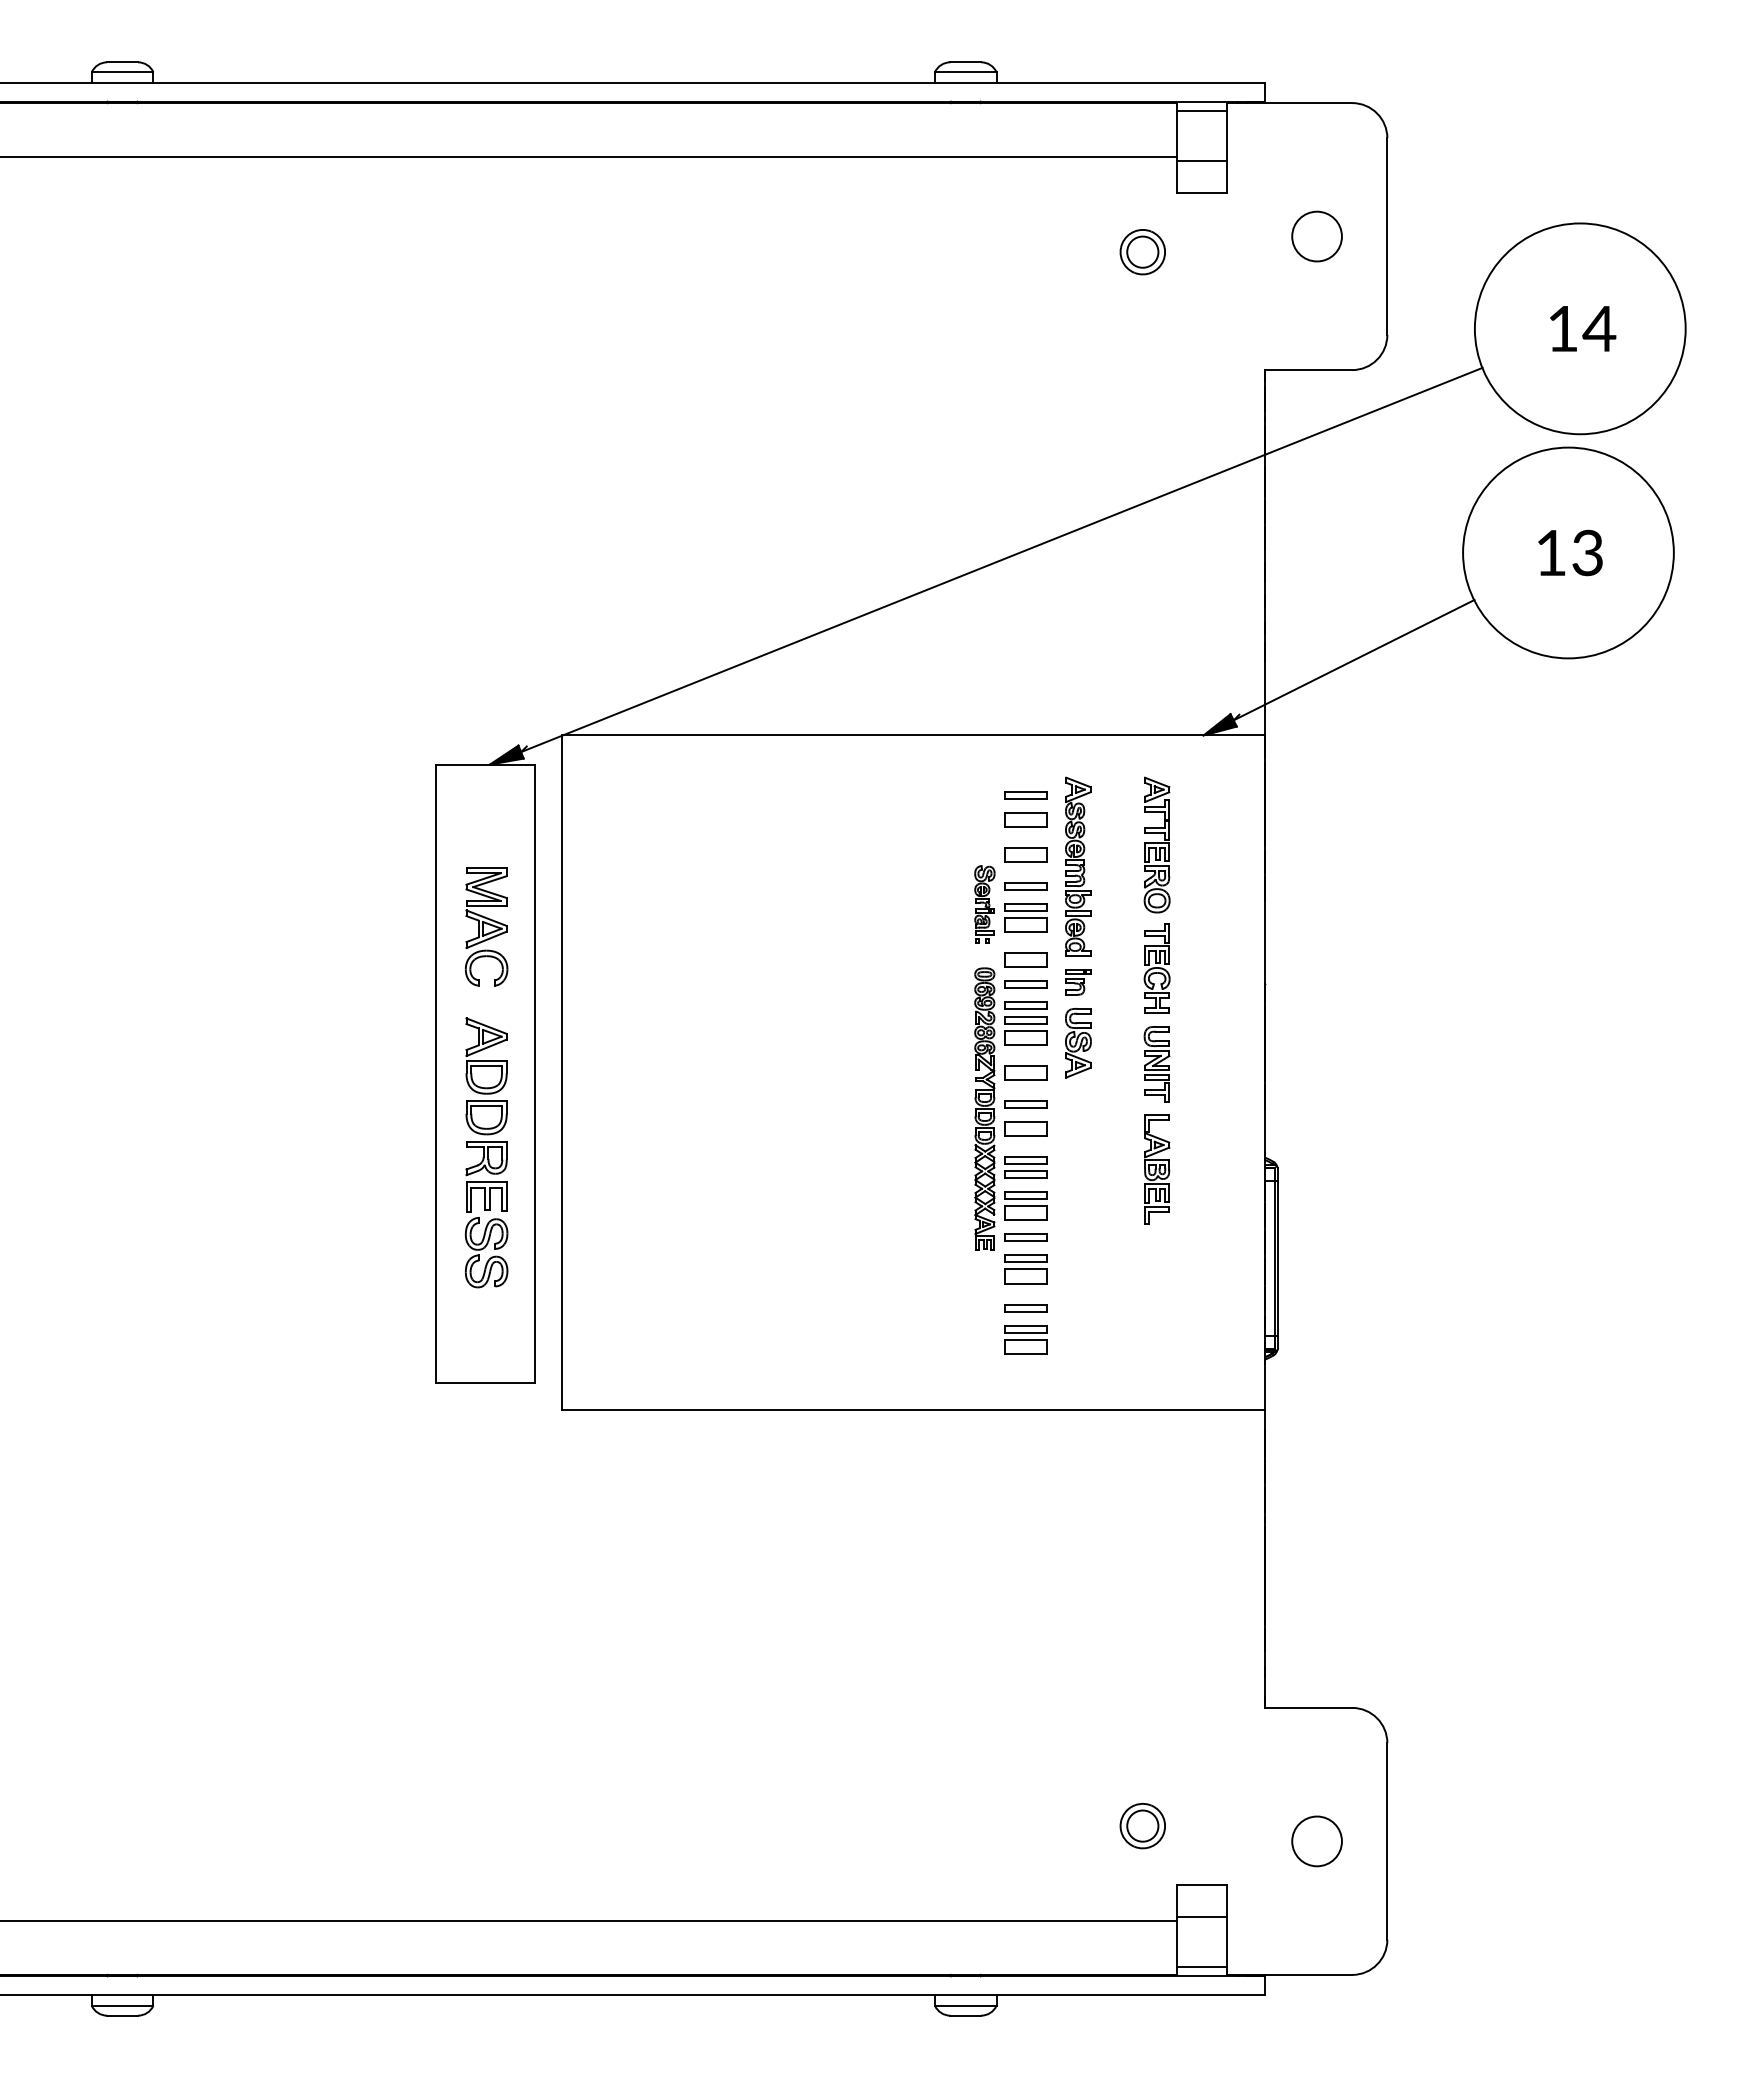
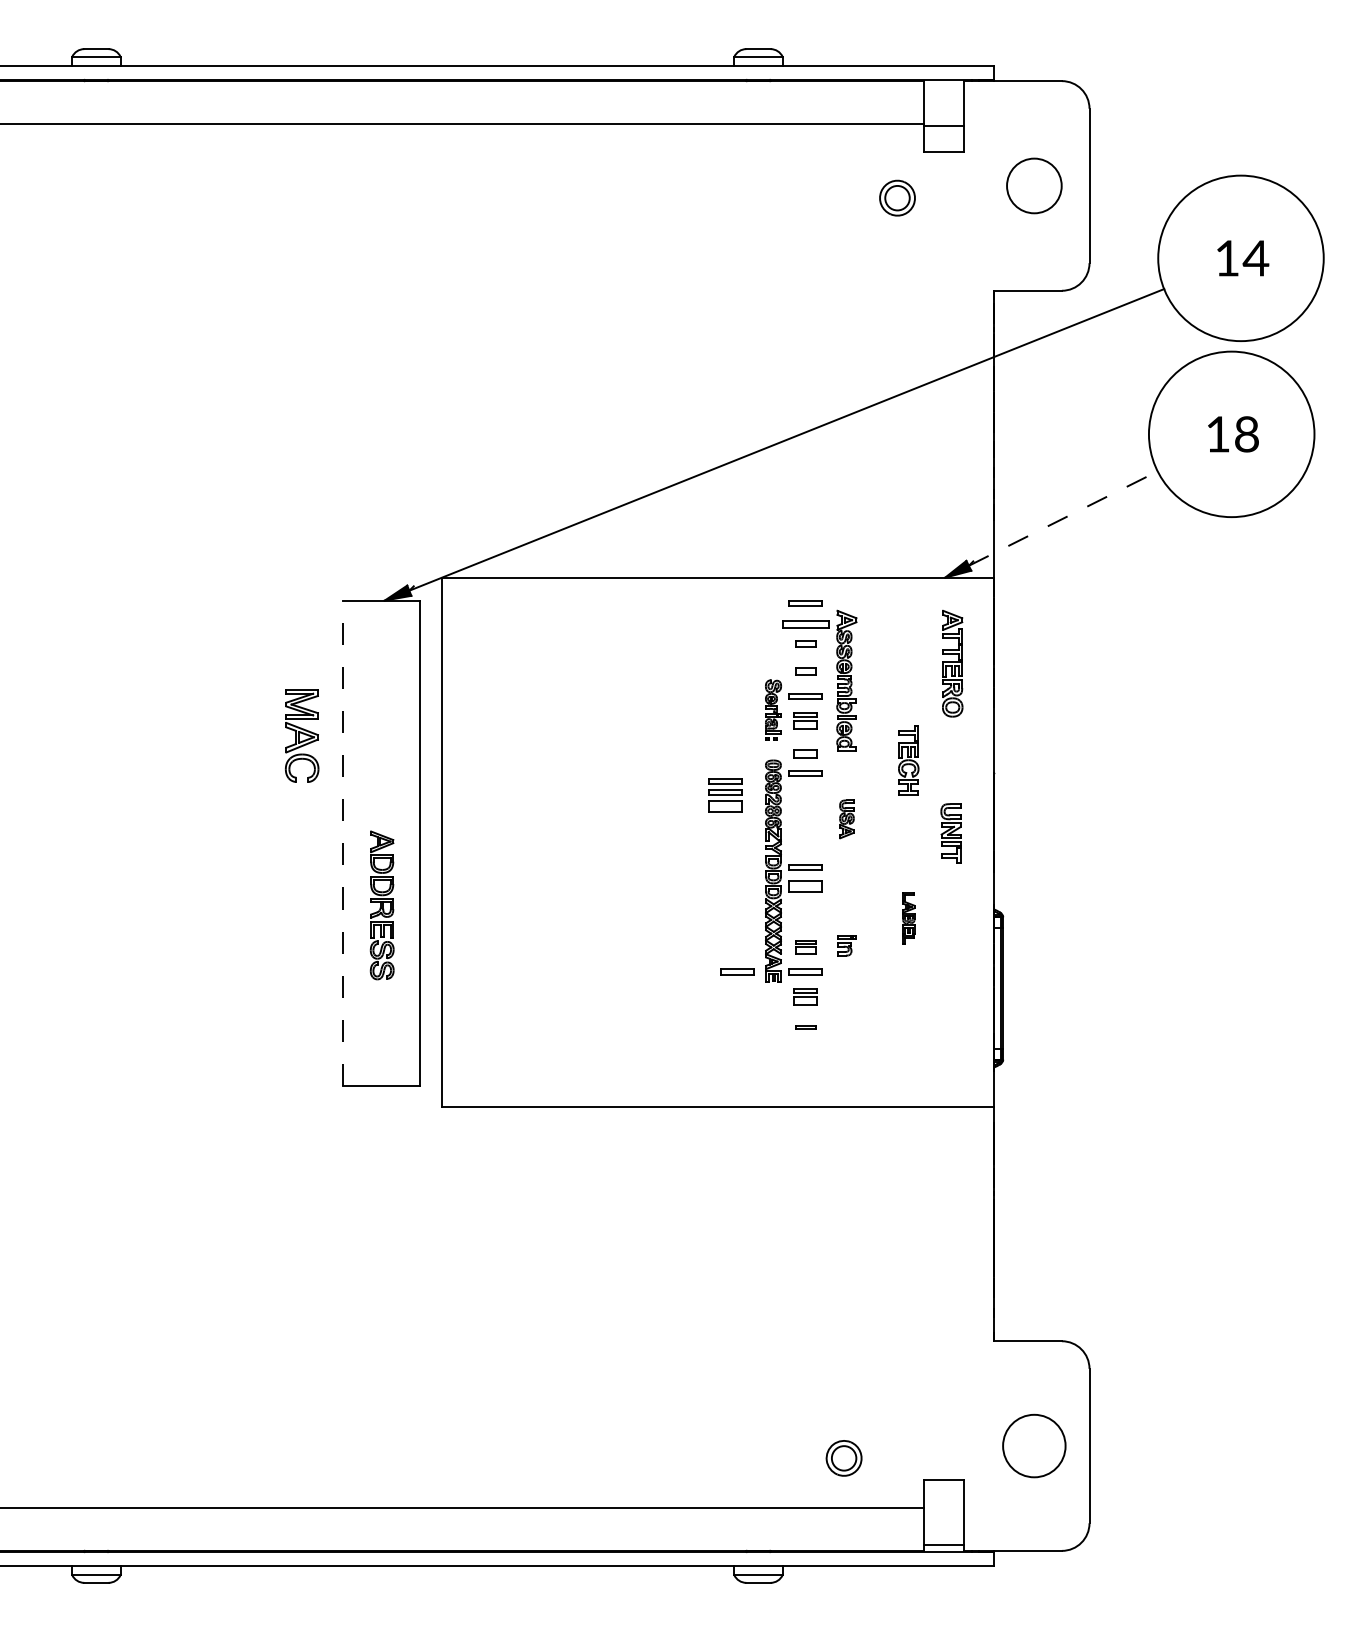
line: (1201, 110) -> (943, 86), removed
circle: (1316, 236) -> (1033, 185), size x1.4
text: (1587, 552) -> (1246, 434), 13 -> 18
line: (1354, 660) -> (1063, 518), solid -> dashed
part: (1025, 768) -> (805, 603), added
part: (1025, 795) -> (805, 624), size x1.4
part: (1025, 819) -> (805, 643), size x0.6
part: (1156, 844) -> (952, 663), moved
part: (1025, 854) -> (805, 671), size x0.6
part: (1025, 917) -> (805, 720), size x0.7
part: (486, 926) -> (302, 735), moved
part: (1025, 959) -> (805, 753), size x0.7
part: (1078, 982) -> (846, 945), moved
part: (1025, 1023) -> (724, 795), moved
part: (1078, 1043) -> (846, 819), size x0.7
part: (1156, 1064) -> (950, 833), moved
part: (1025, 1072) -> (805, 842), removed
line: (436, 1073) -> (342, 843), solid -> dashed
part: (486, 1152) -> (382, 905), size x0.7
part: (1025, 1167) -> (805, 916), removed
part: (1157, 1169) -> (909, 918), size x0.6
part: (1025, 1205) -> (805, 946), size x0.6
part: (938, 1237) -> (737, 971), added
part: (1025, 1269) -> (805, 996), size x0.7
part: (1025, 1308) -> (805, 1027), size x0.6
part: (1025, 1339) -> (805, 1051), removed
part: (1142, 1825) -> (843, 1457), moved
circle: (1316, 1841) -> (1033, 1446), size x1.6
line: (1201, 1917) -> (943, 1505), removed

